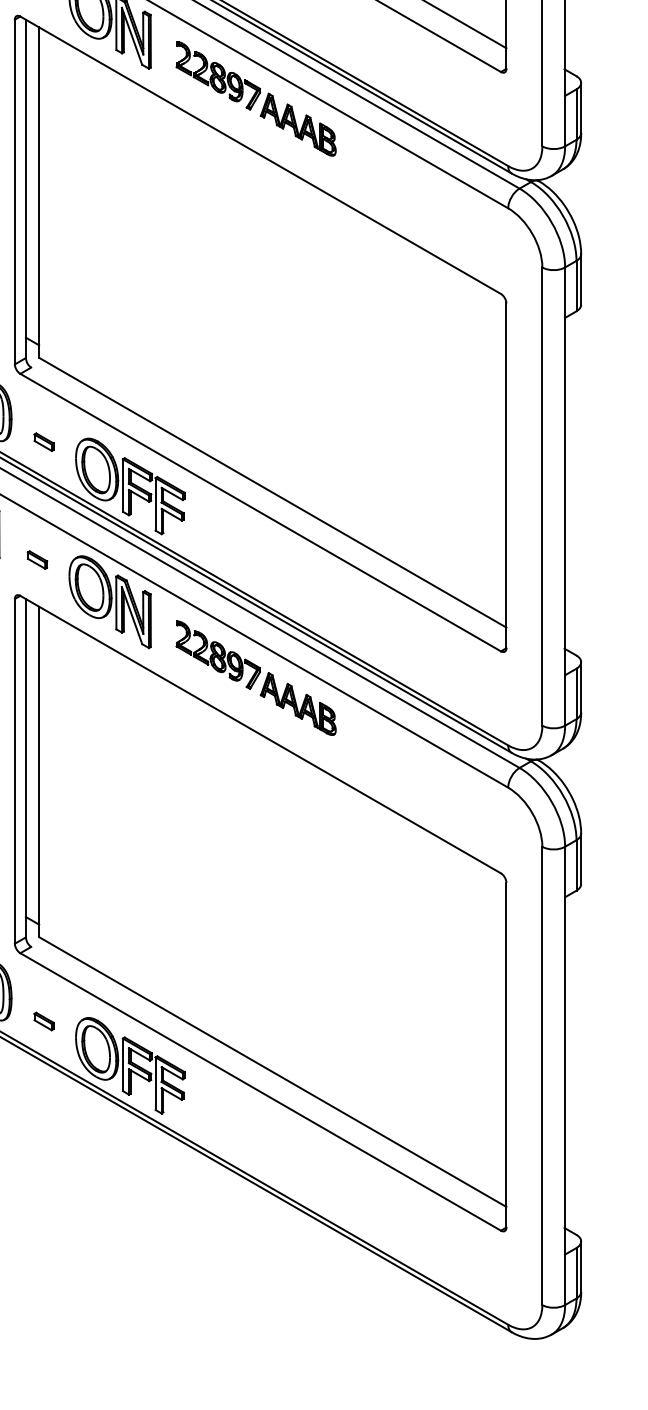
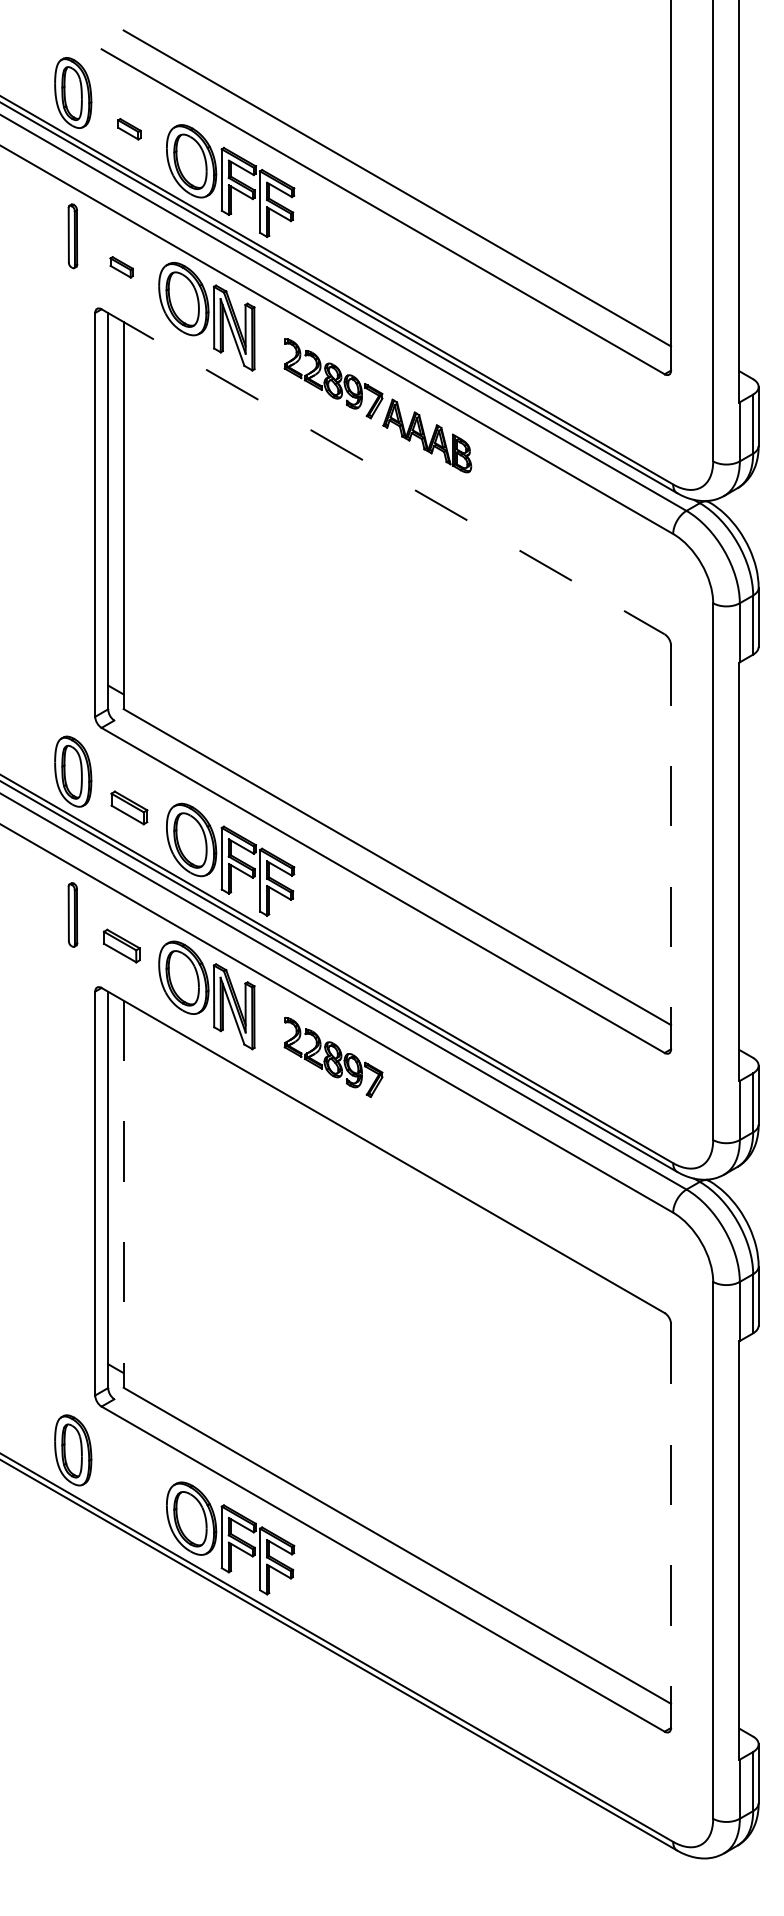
line: (260, 155) -> (383, 472), solid -> dashed
part: (44, 441) -> (129, 807), size x1.6
line: (506, 475) -> (671, 847), solid -> dashed
part: (37, 559) -> (121, 945), size x1.6
part: (298, 703) -> (427, 1114), removed
line: (39, 772) -> (123, 1194), solid -> dashed
part: (44, 1021) -> (129, 1486), removed
line: (506, 1055) -> (671, 1526), solid -> dashed

